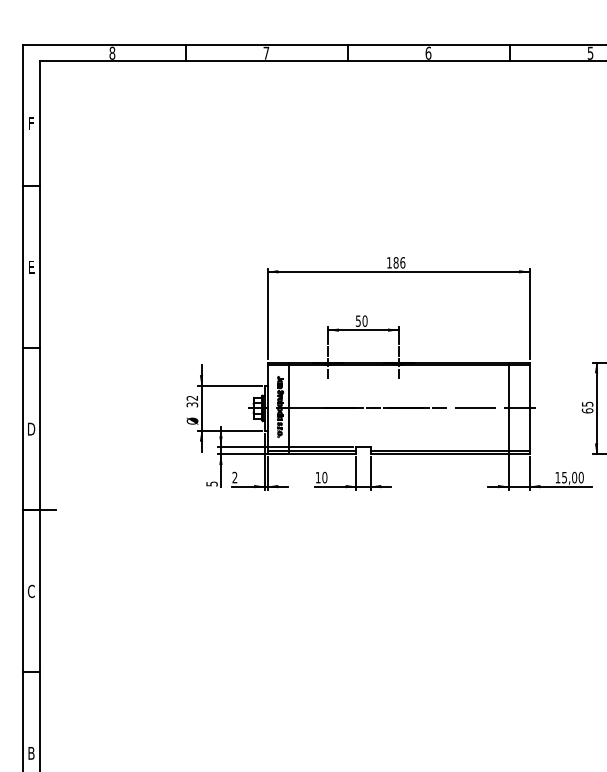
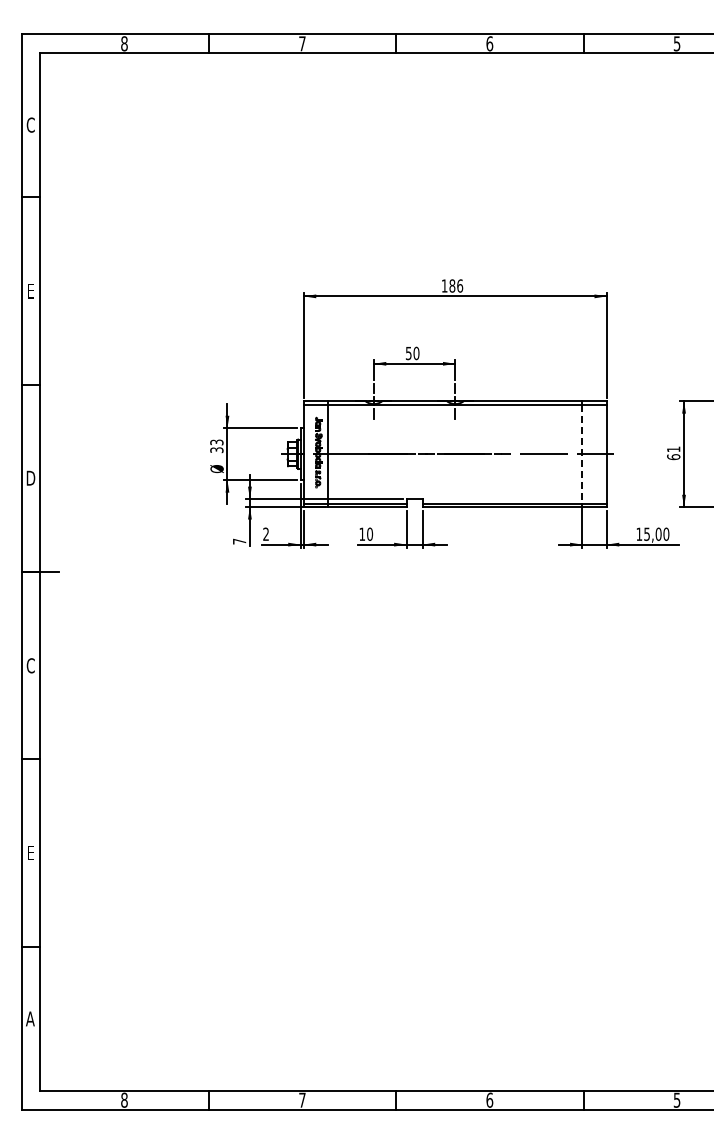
text: (31, 123) -> (30, 124), F -> C
text: (192, 398) -> (217, 442), 32 -> 33
text: (587, 404) -> (673, 449), 65 -> 61
line: (508, 408) -> (582, 454), solid -> dashed
text: (211, 483) -> (239, 541), 5 -> 7
text: (31, 752) -> (30, 852), B -> E

